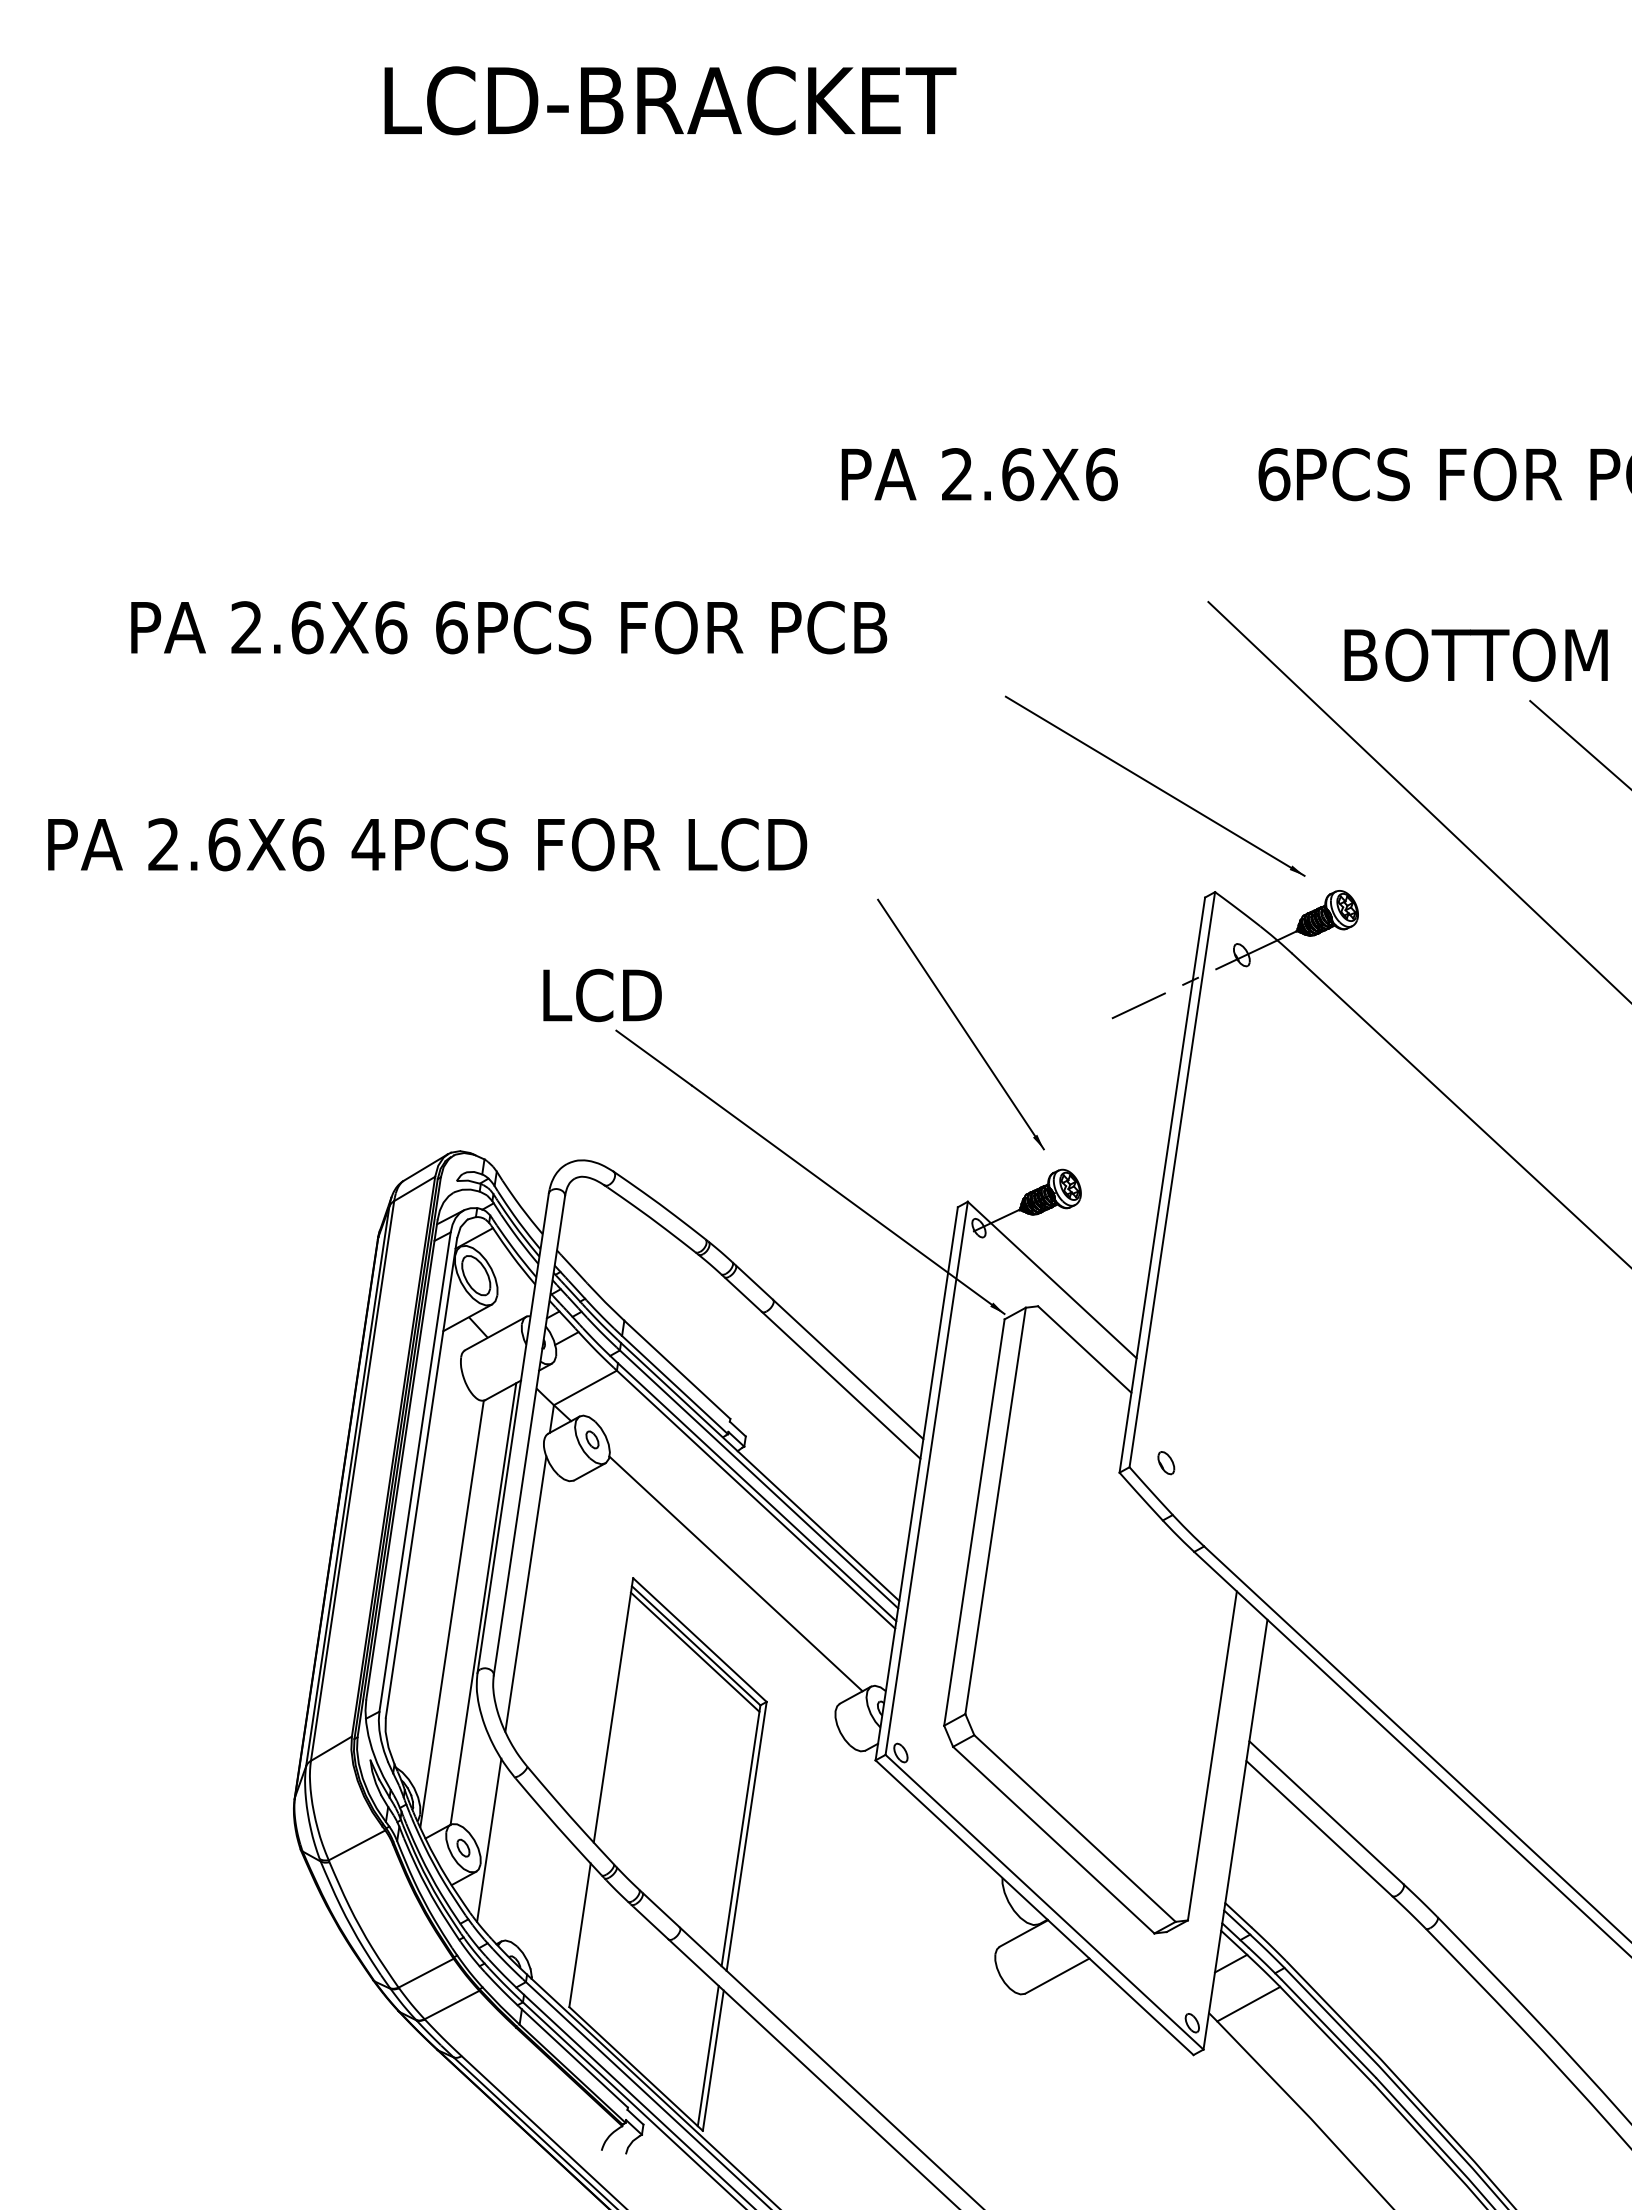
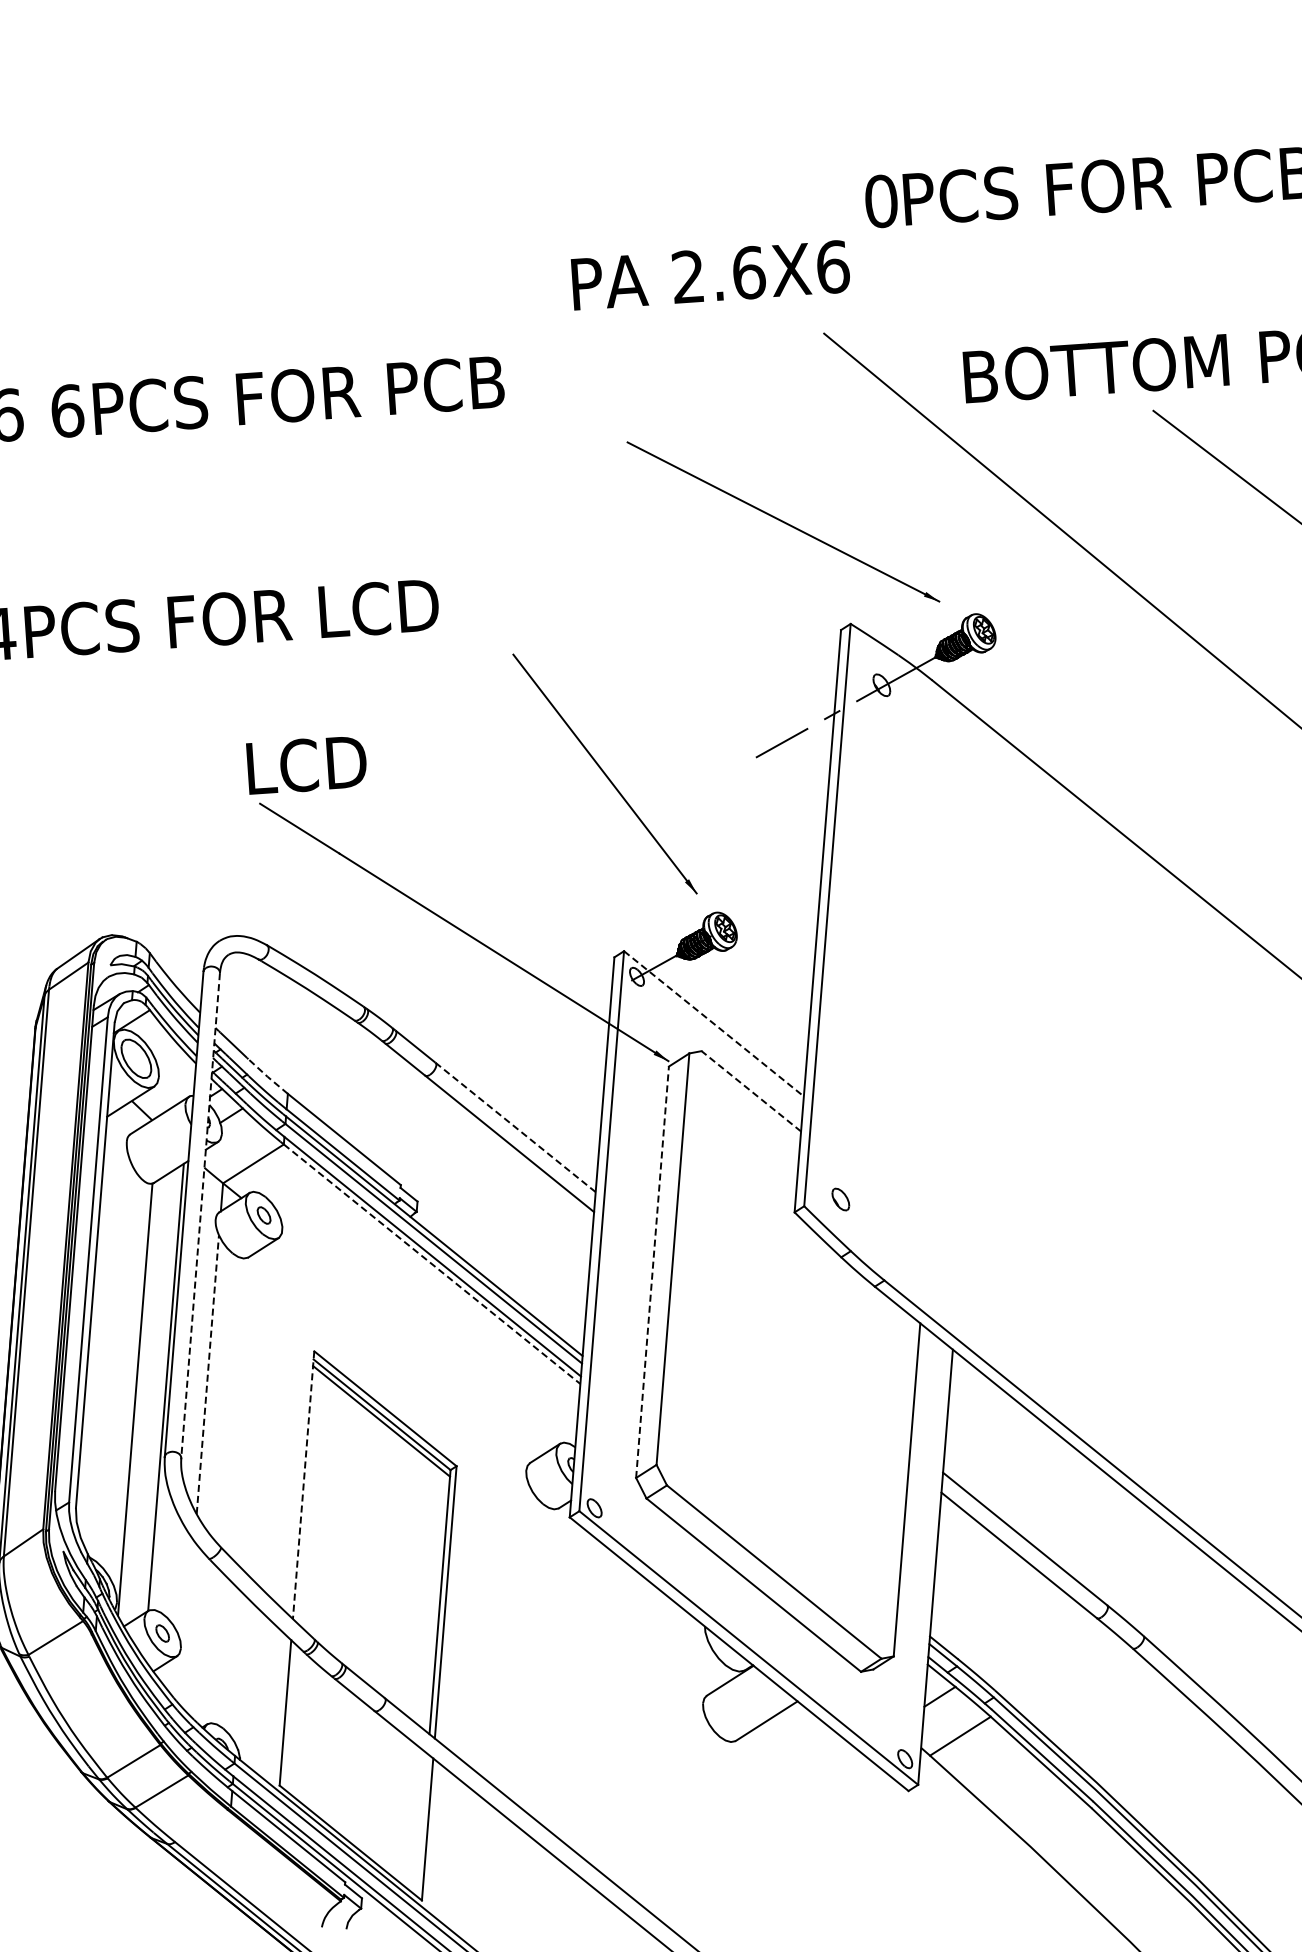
text: (979, 474) -> (710, 275), moved
text: (1274, 474) -> (881, 201), 6 -> 0
text: (602, 995) -> (306, 765), moved
line: (1052, 1280) -> (714, 1024), solid -> dashed
line: (605, 1302) -> (267, 1076), solid -> dashed
line: (1084, 1349) -> (751, 1091), solid -> dashed
line: (847, 1369) -> (514, 1127), solid -> dashed
line: (529, 1436) -> (200, 1216), solid -> dashed
line: (756, 1499) -> (432, 1264), solid -> dashed
line: (974, 1522) -> (652, 1272), solid -> dashed
line: (735, 1573) -> (416, 1339), removed
line: (525, 1593) -> (207, 1374), solid -> dashed
line: (613, 1710) -> (303, 1485), solid -> dashed
line: (489, 1840) -> (188, 1624), removed
line: (707, 2055) -> (421, 1824), removed

